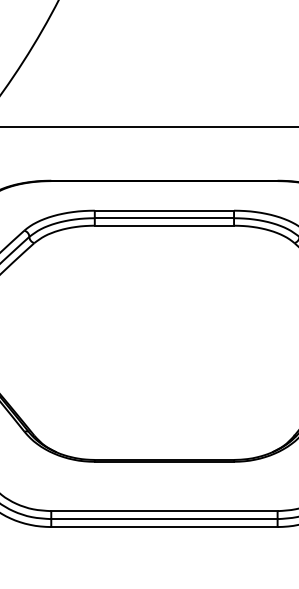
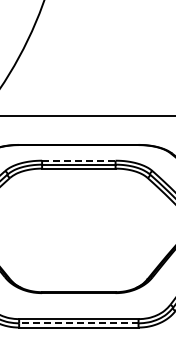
line: (163, 210) -> (78, 160), solid -> dashed
line: (163, 519) -> (78, 323), solid -> dashed

